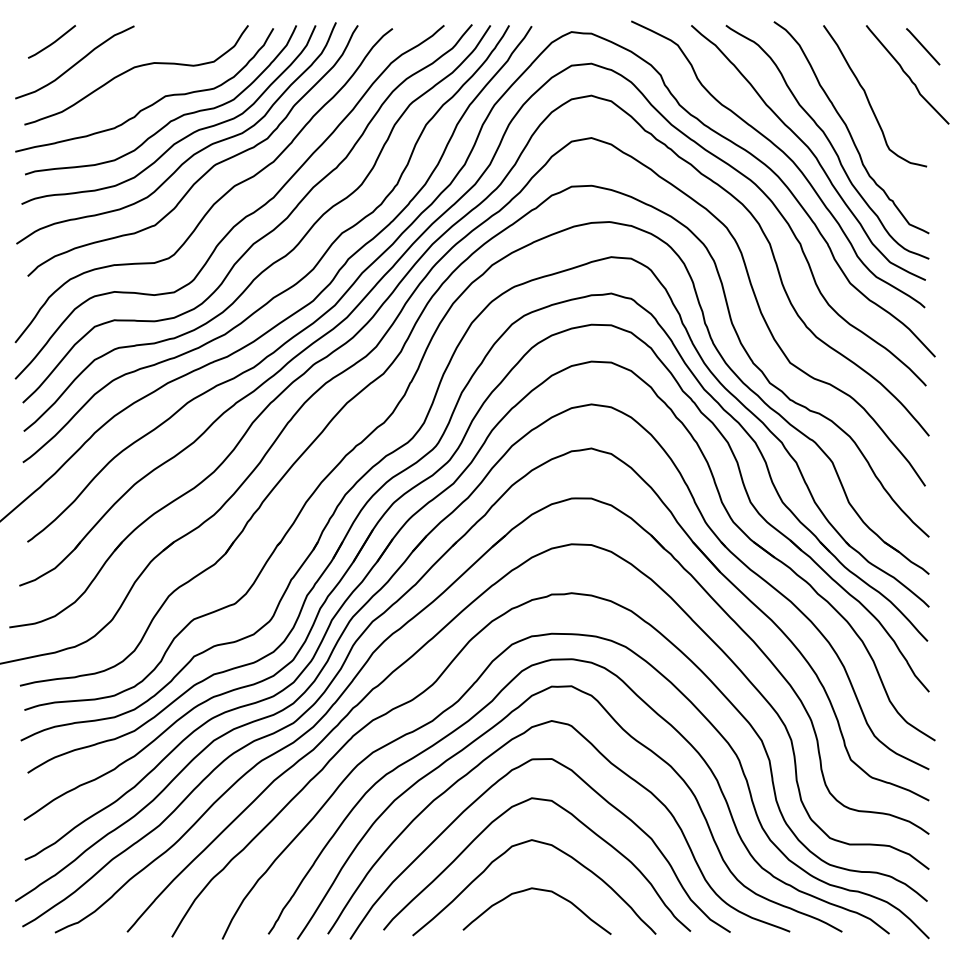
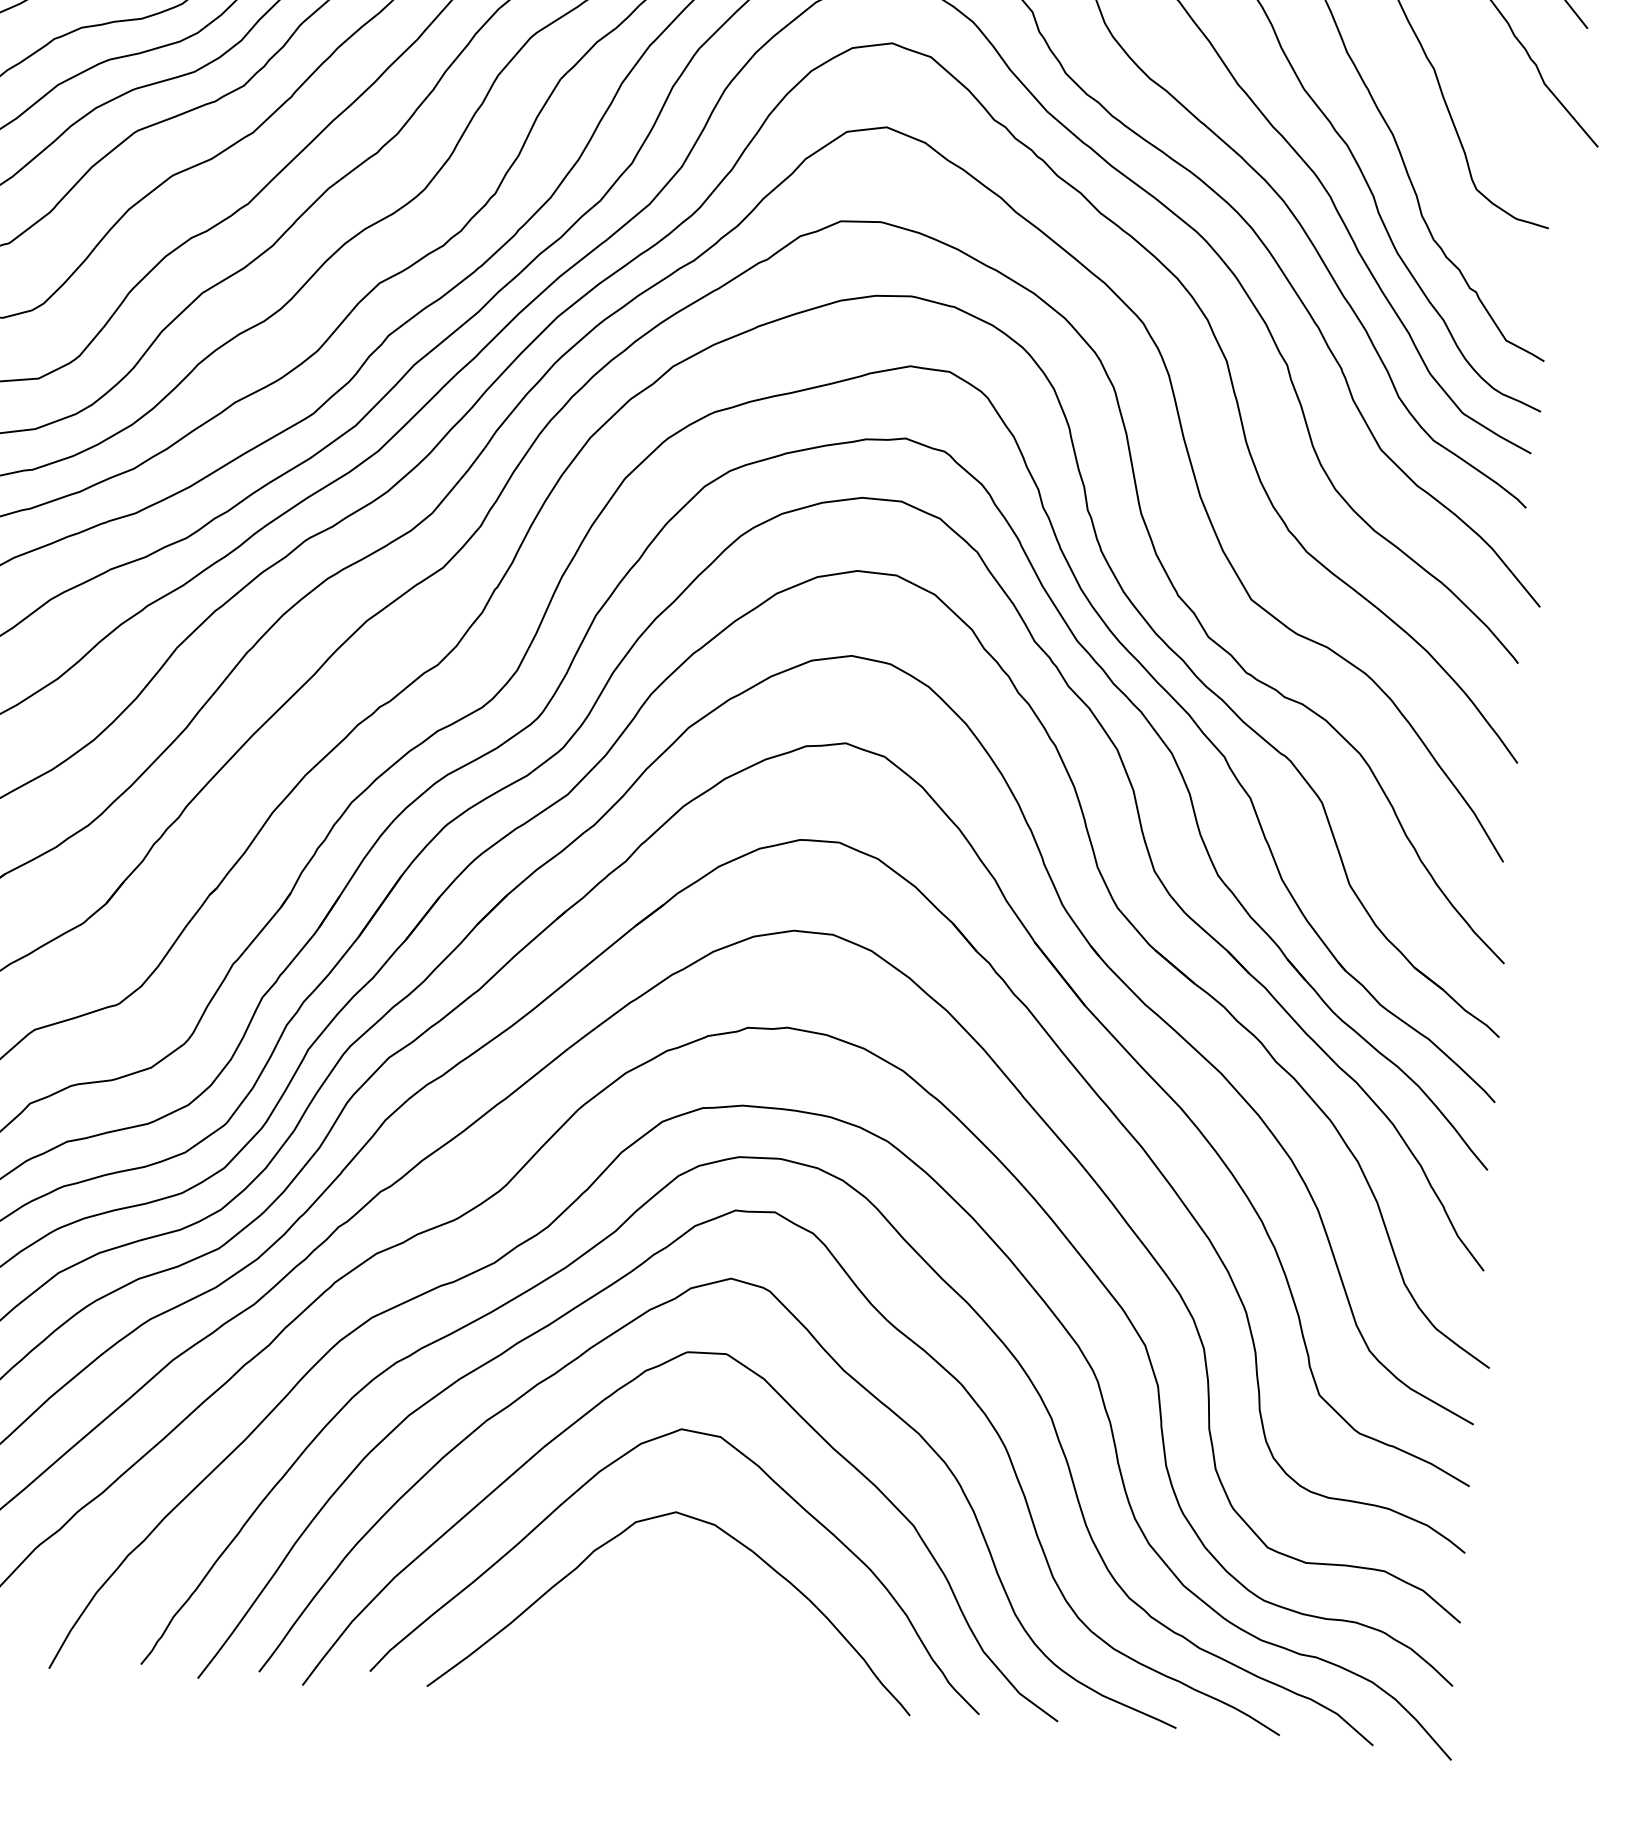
curve: (537, 890) -> (680, 1613), removed

